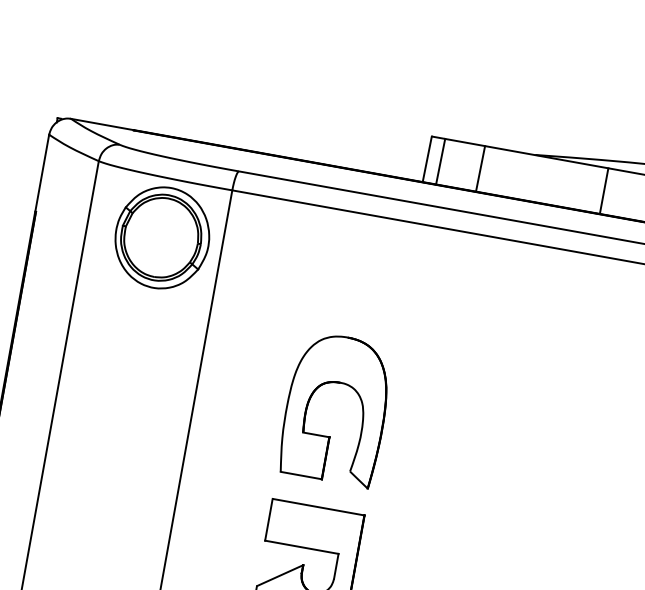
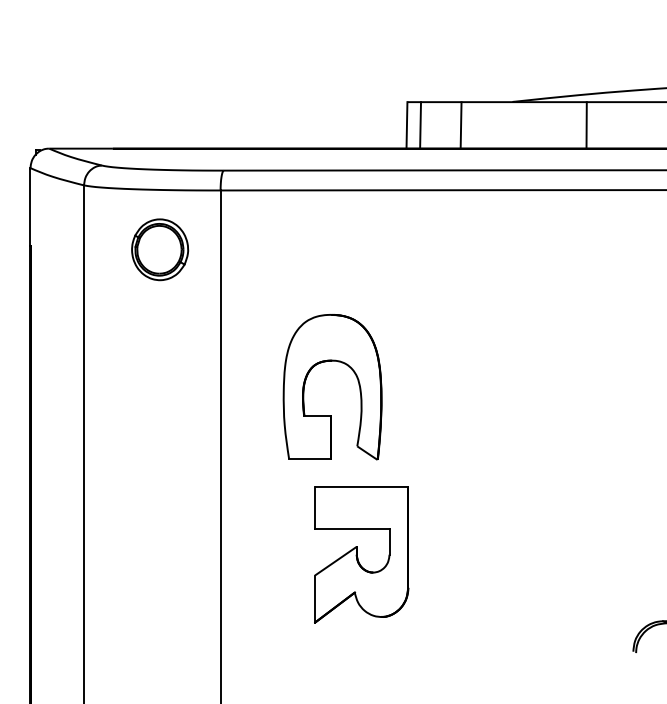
part: (161, 237) -> (159, 249), size x0.6
part: (360, 400) -> (354, 374), moved

